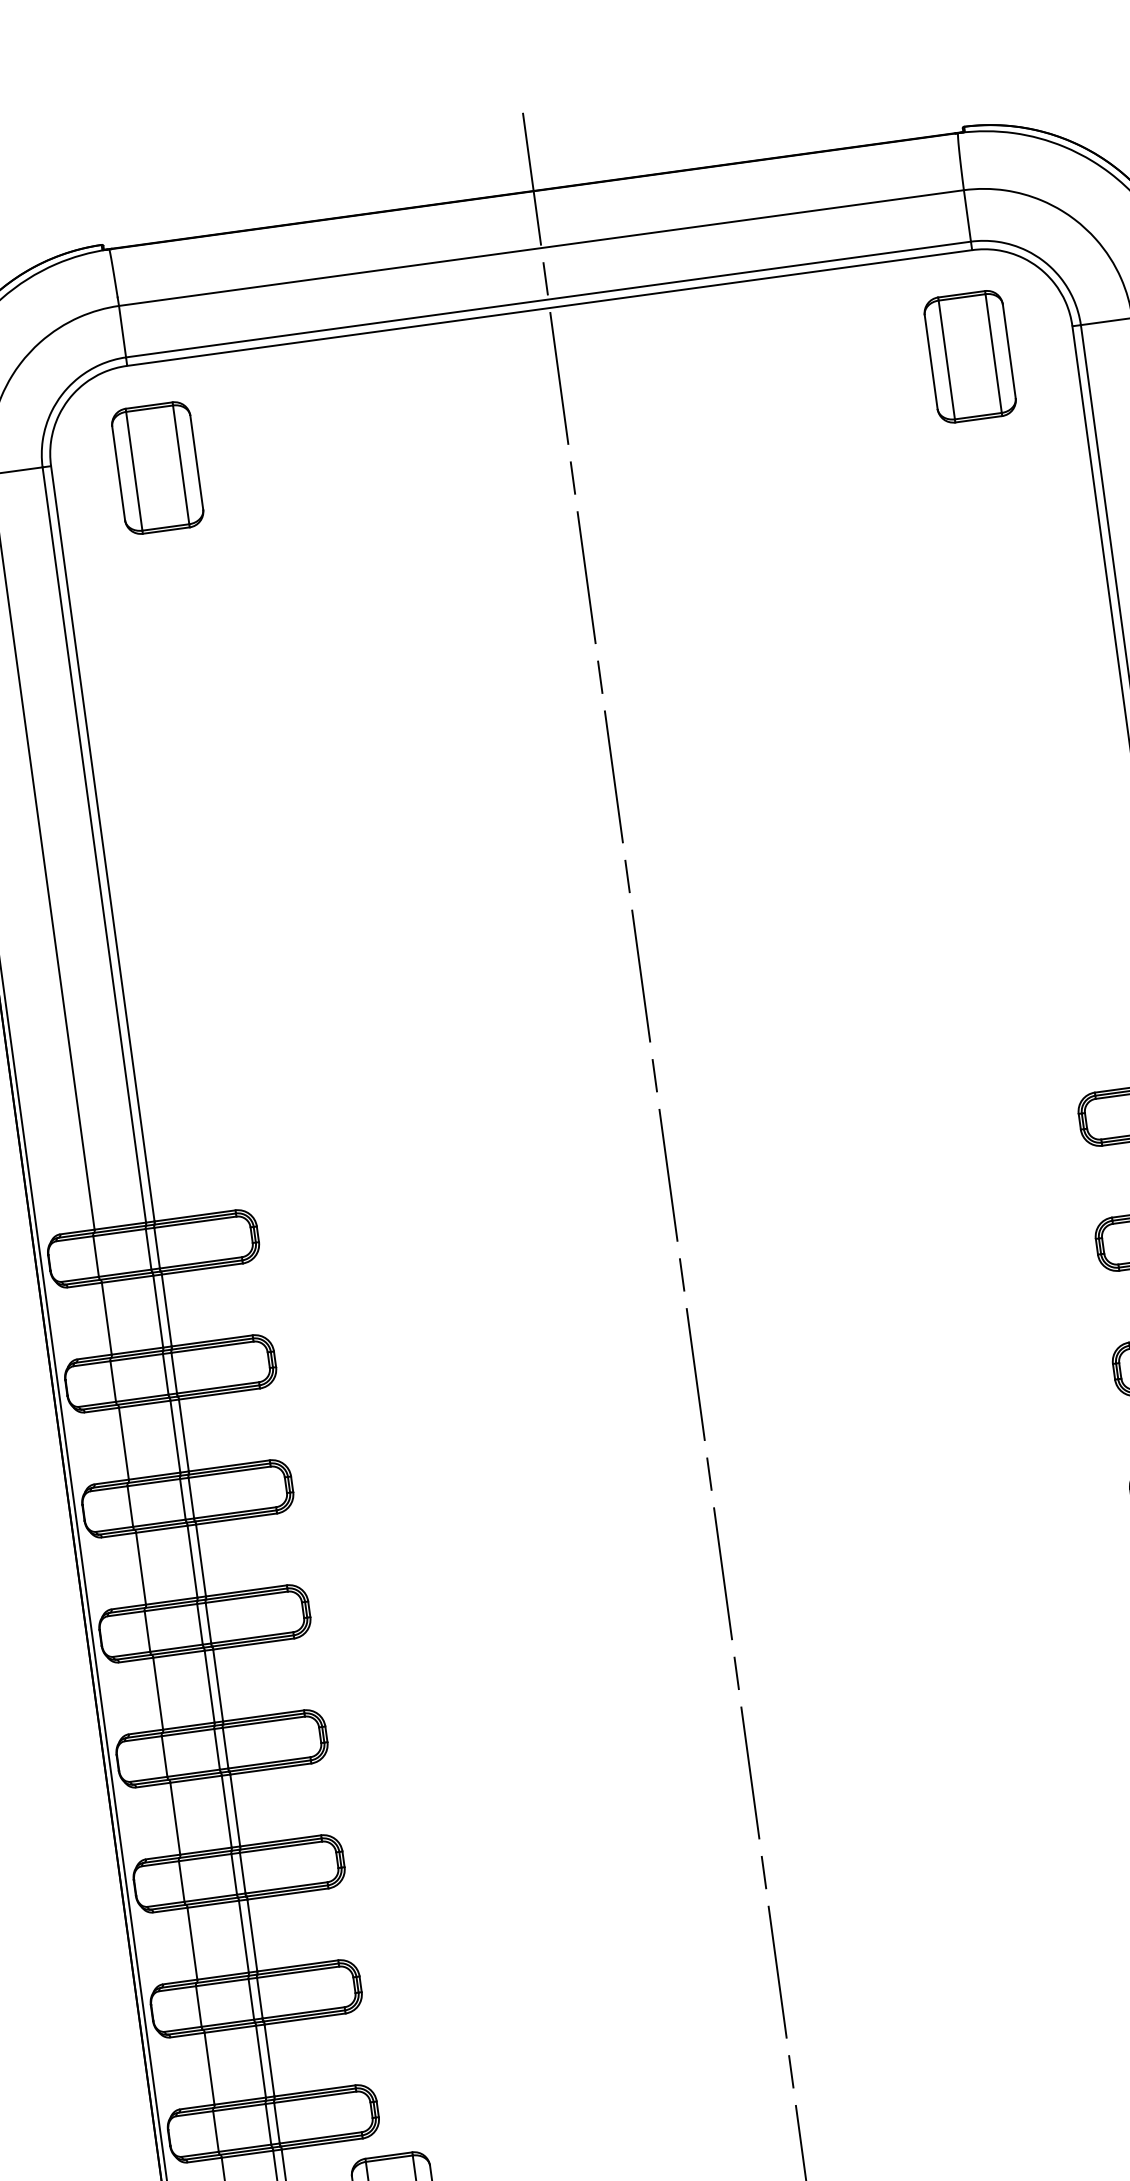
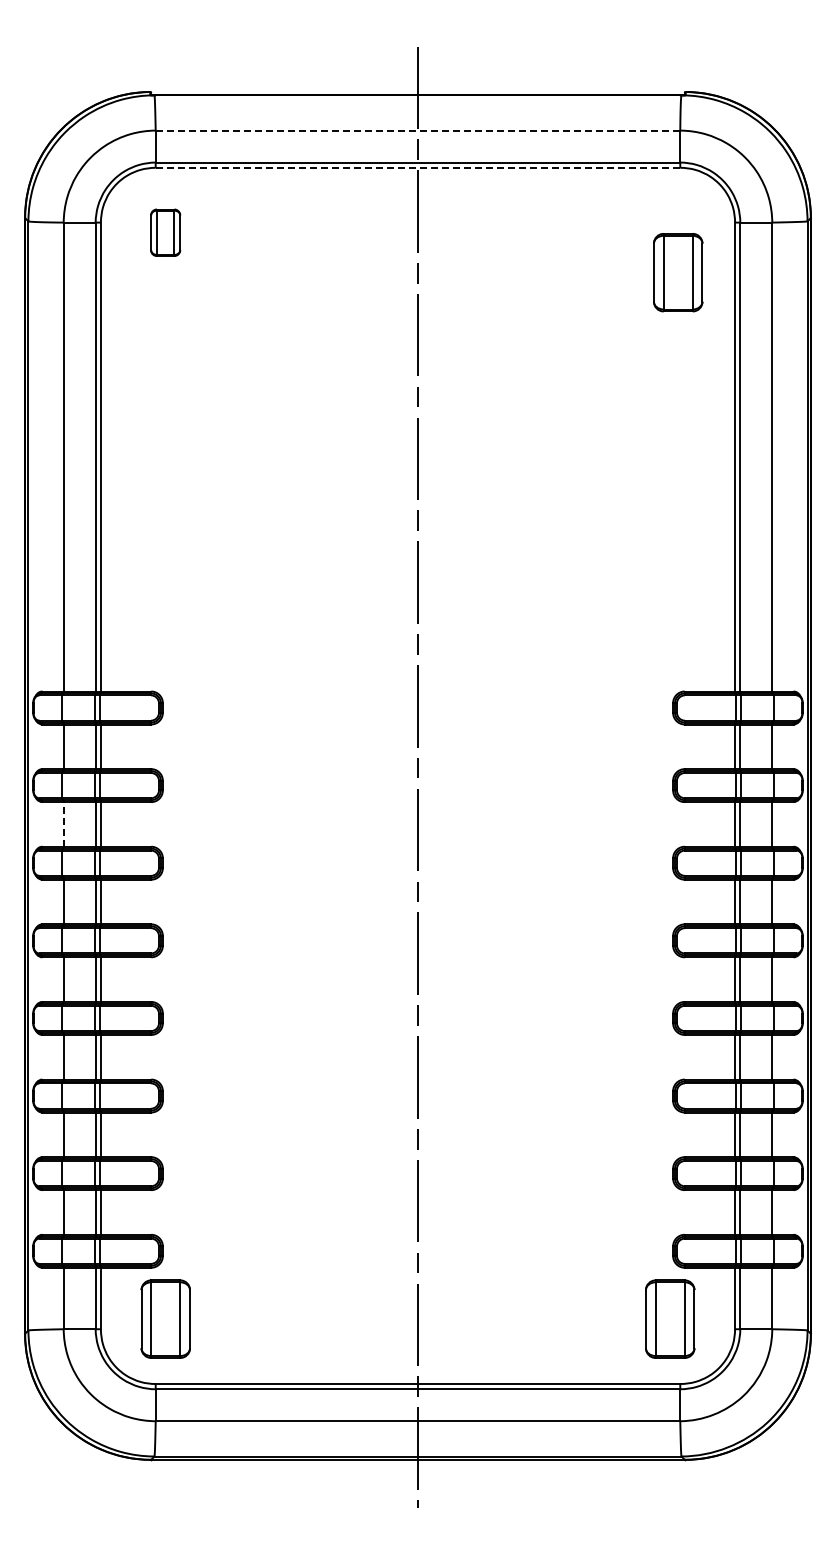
line: (542, 247) -> (418, 130), solid -> dashed
line: (550, 307) -> (418, 167), solid -> dashed
part: (970, 356) -> (678, 272), moved
part: (157, 467) -> (165, 232), size x0.6
line: (123, 1442) -> (63, 823), solid -> dashed

